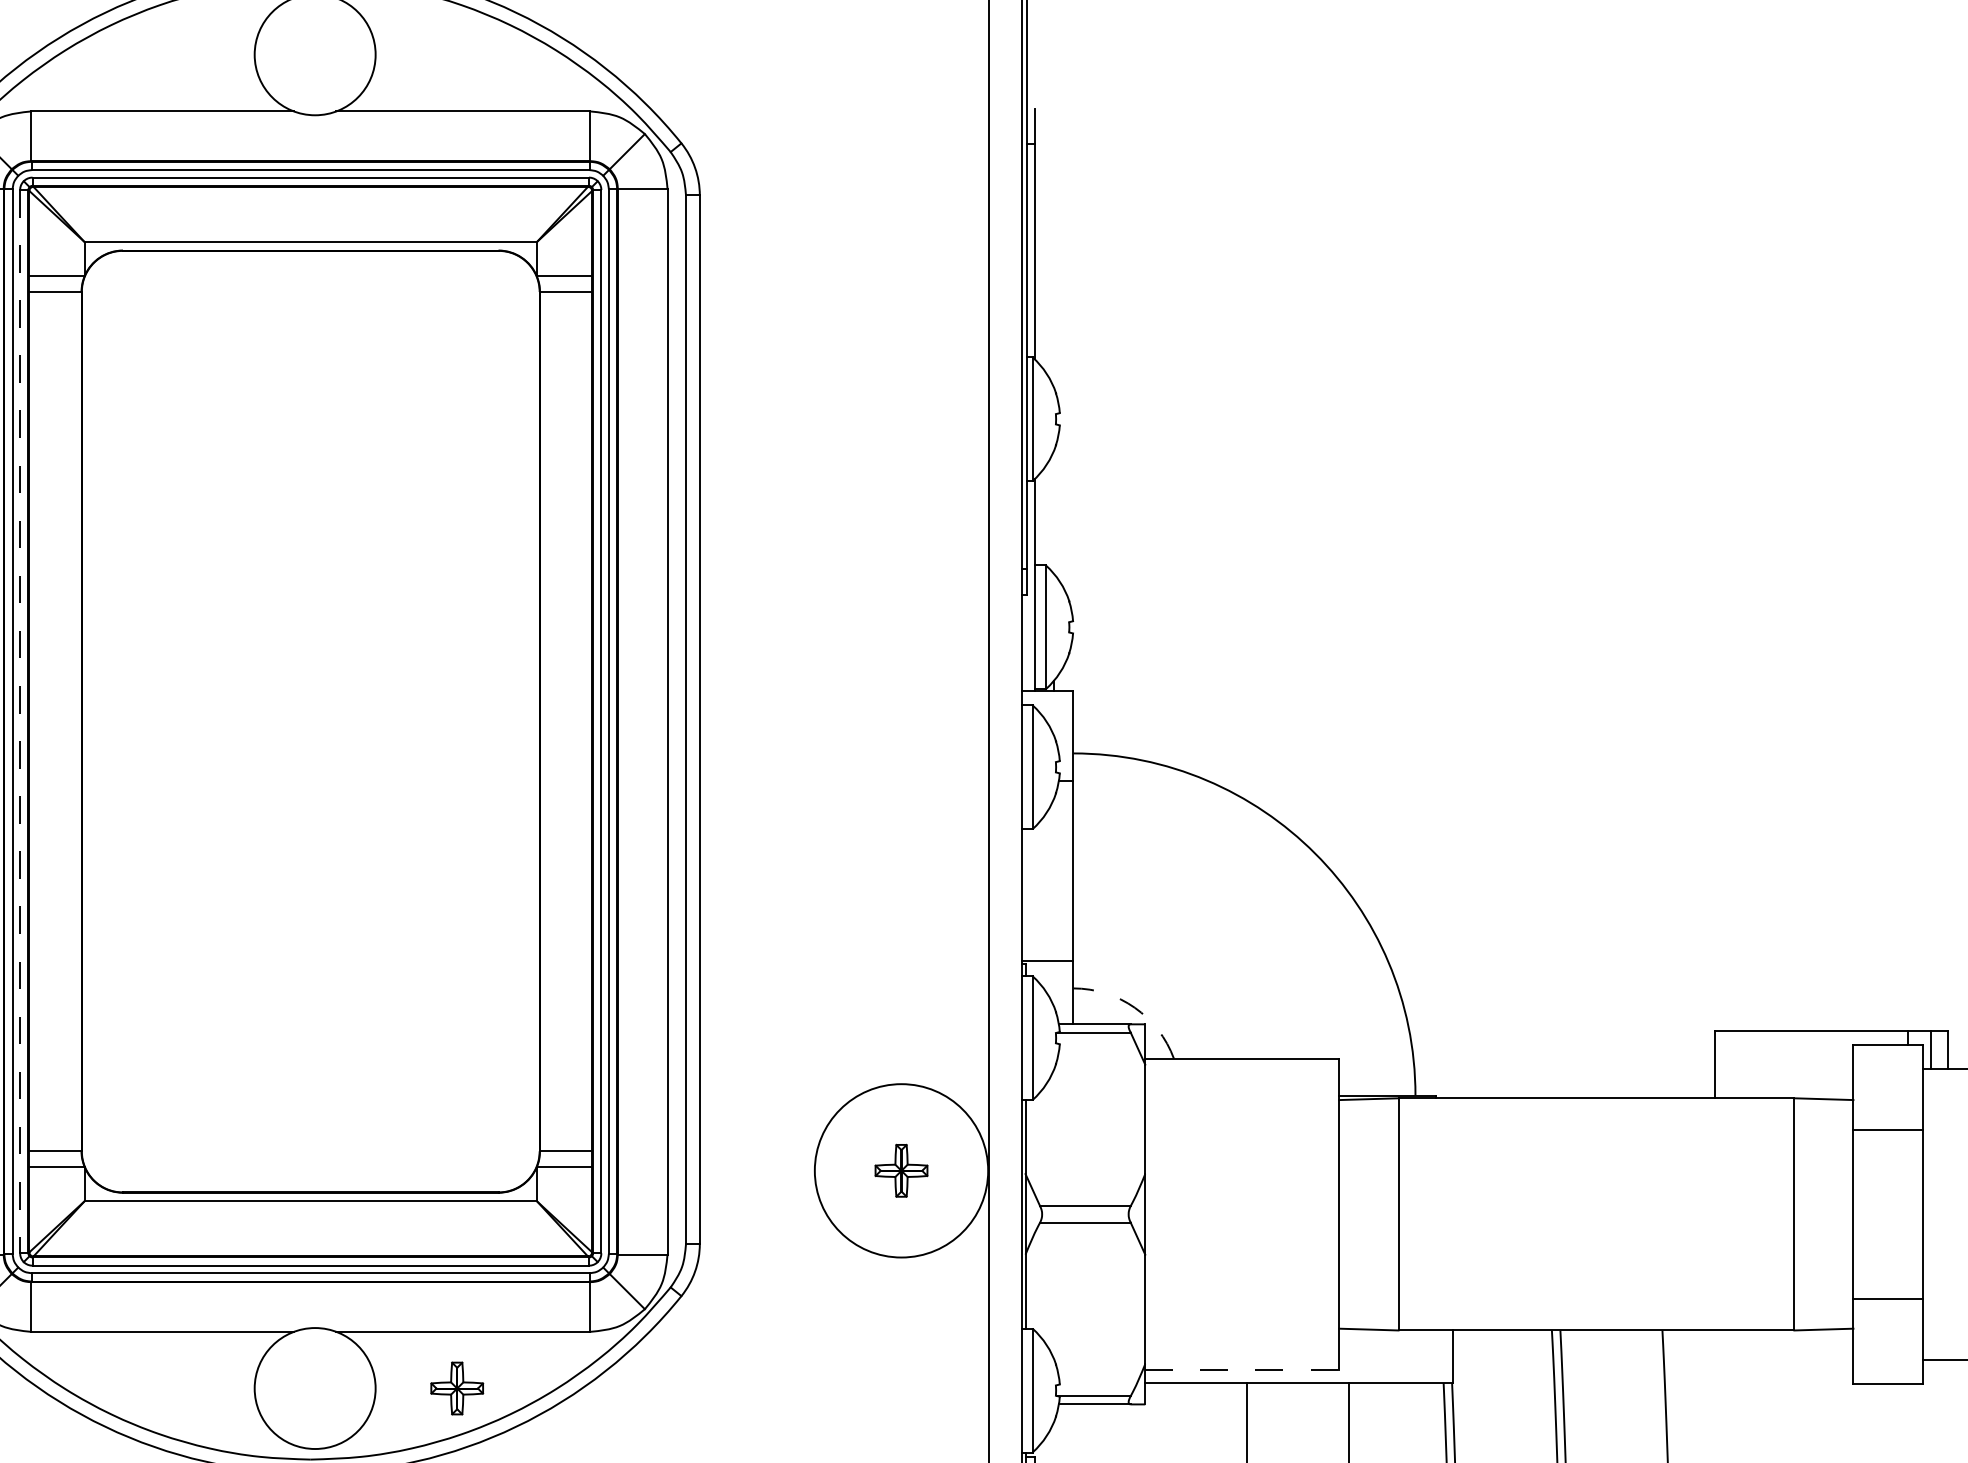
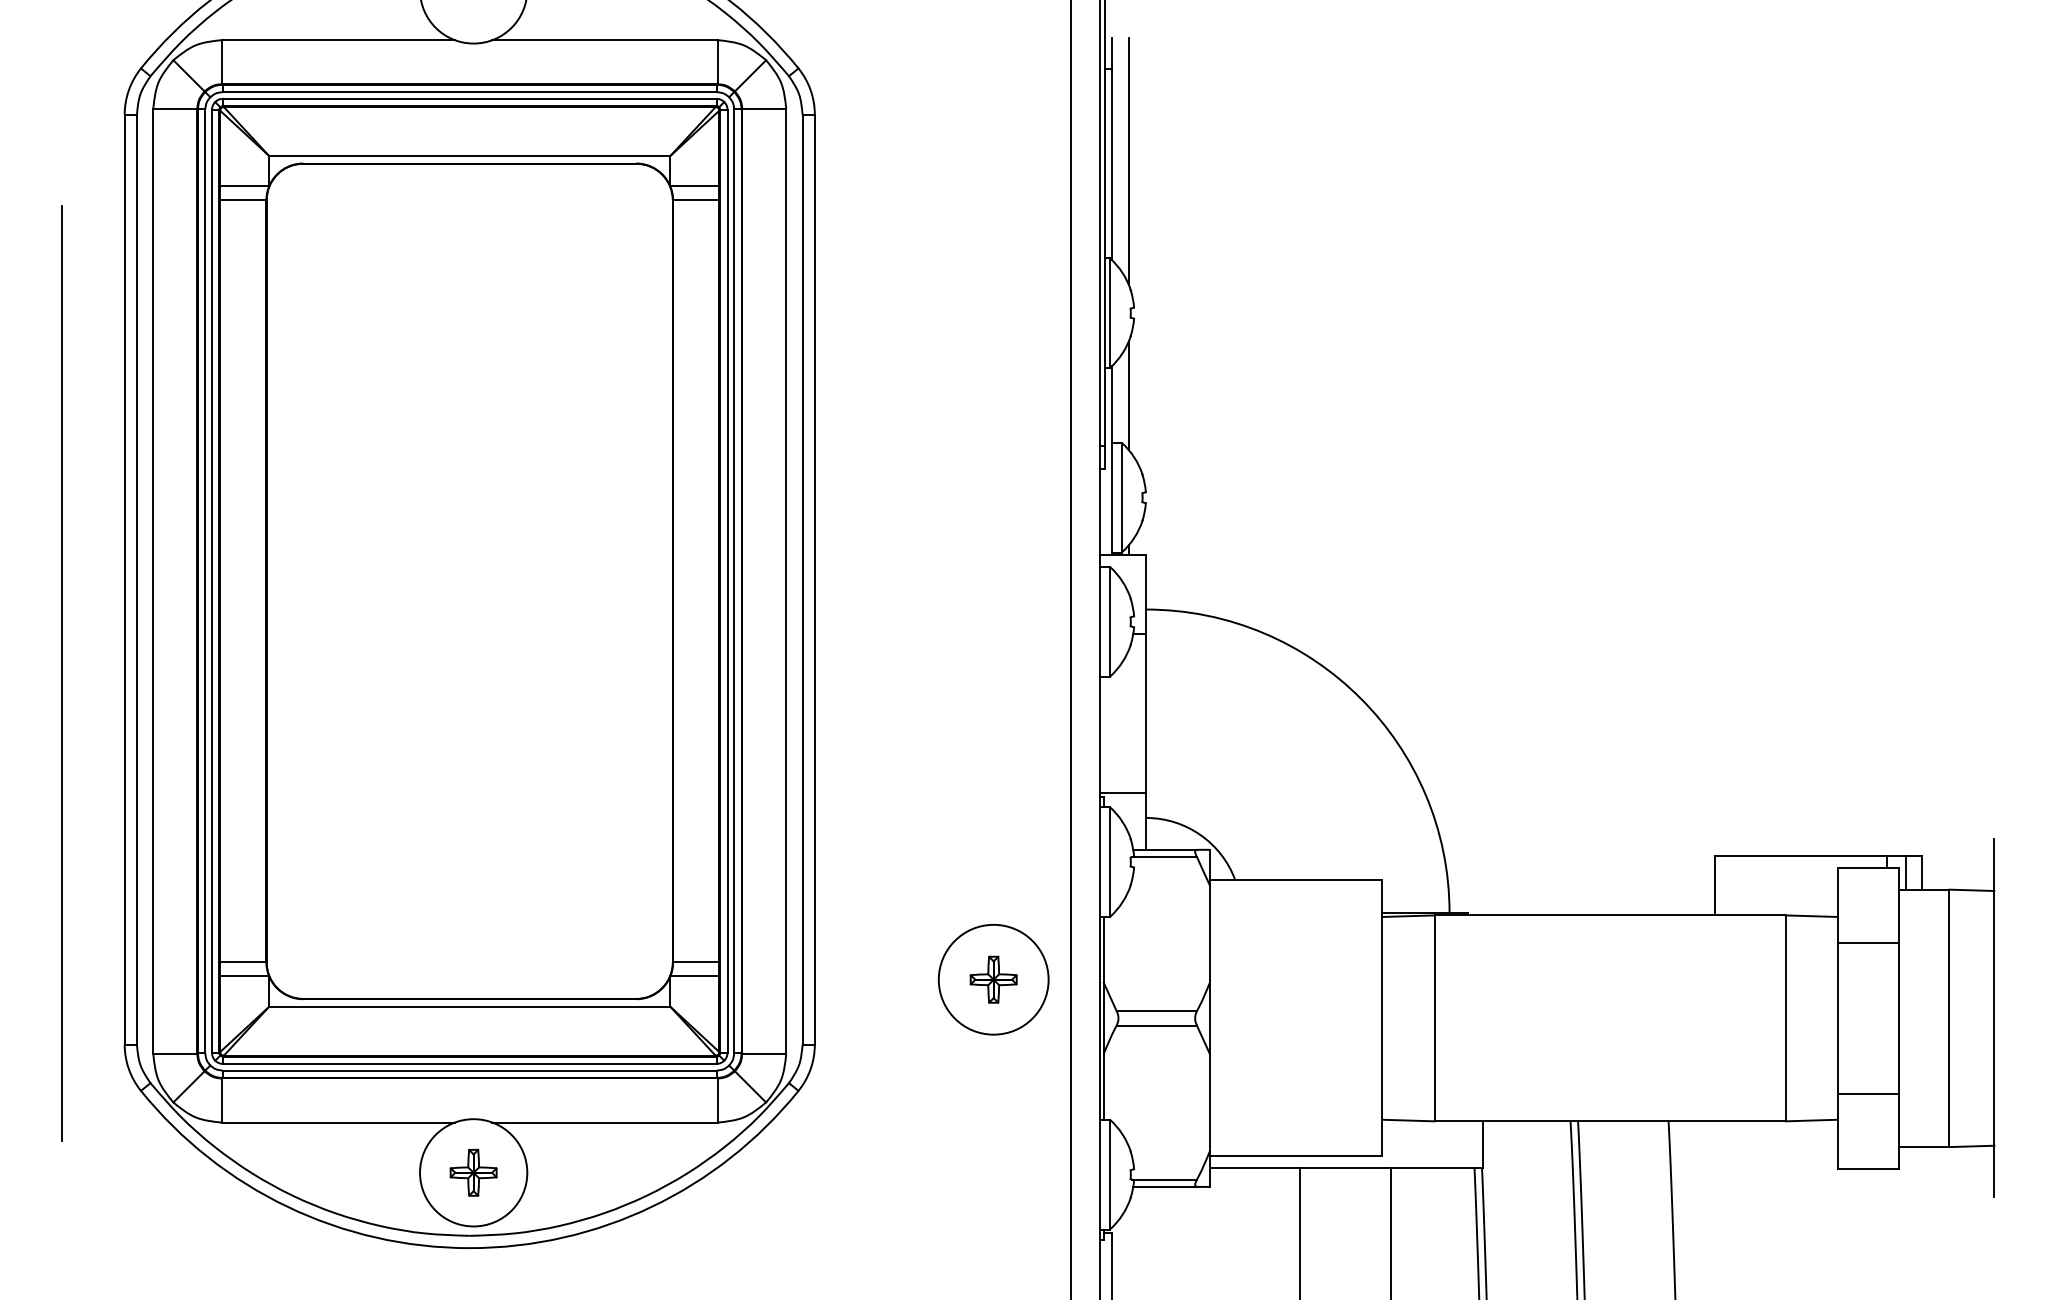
line: (1054, 248) -> (1129, 161), added
line: (1054, 512) -> (1129, 395), added
line: (19, 721) -> (211, 581), dashed -> solid
arc: (1134, 1008) -> (1200, 835), dashed -> solid
circle: (901, 1170) -> (993, 979), size x0.71
line: (1242, 1370) -> (1296, 1156), dashed -> solid
part: (457, 1388) -> (473, 1172), moved

